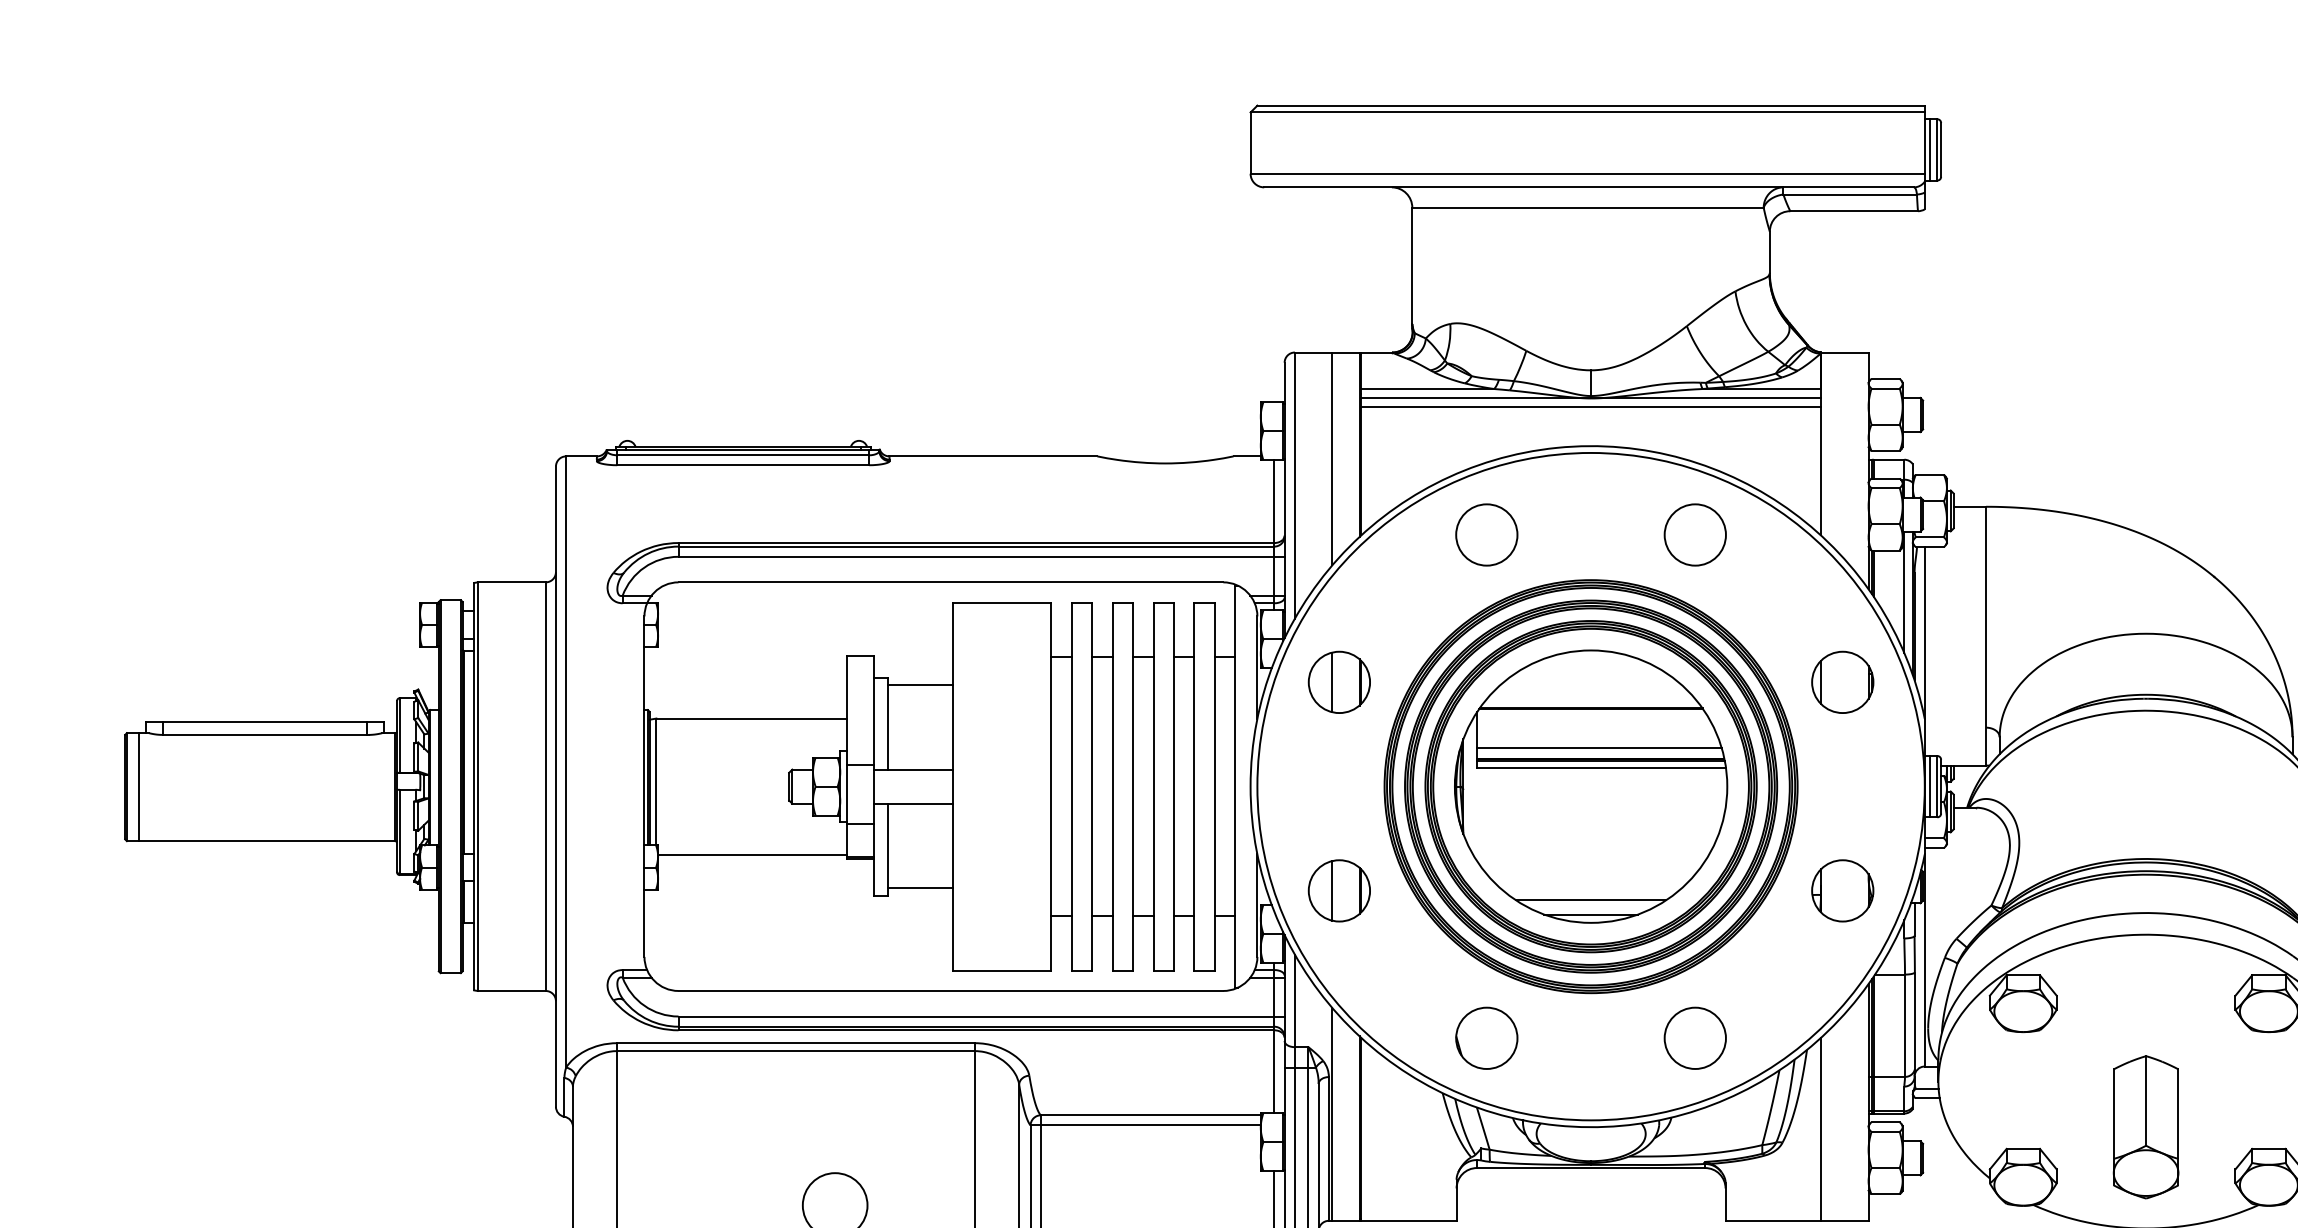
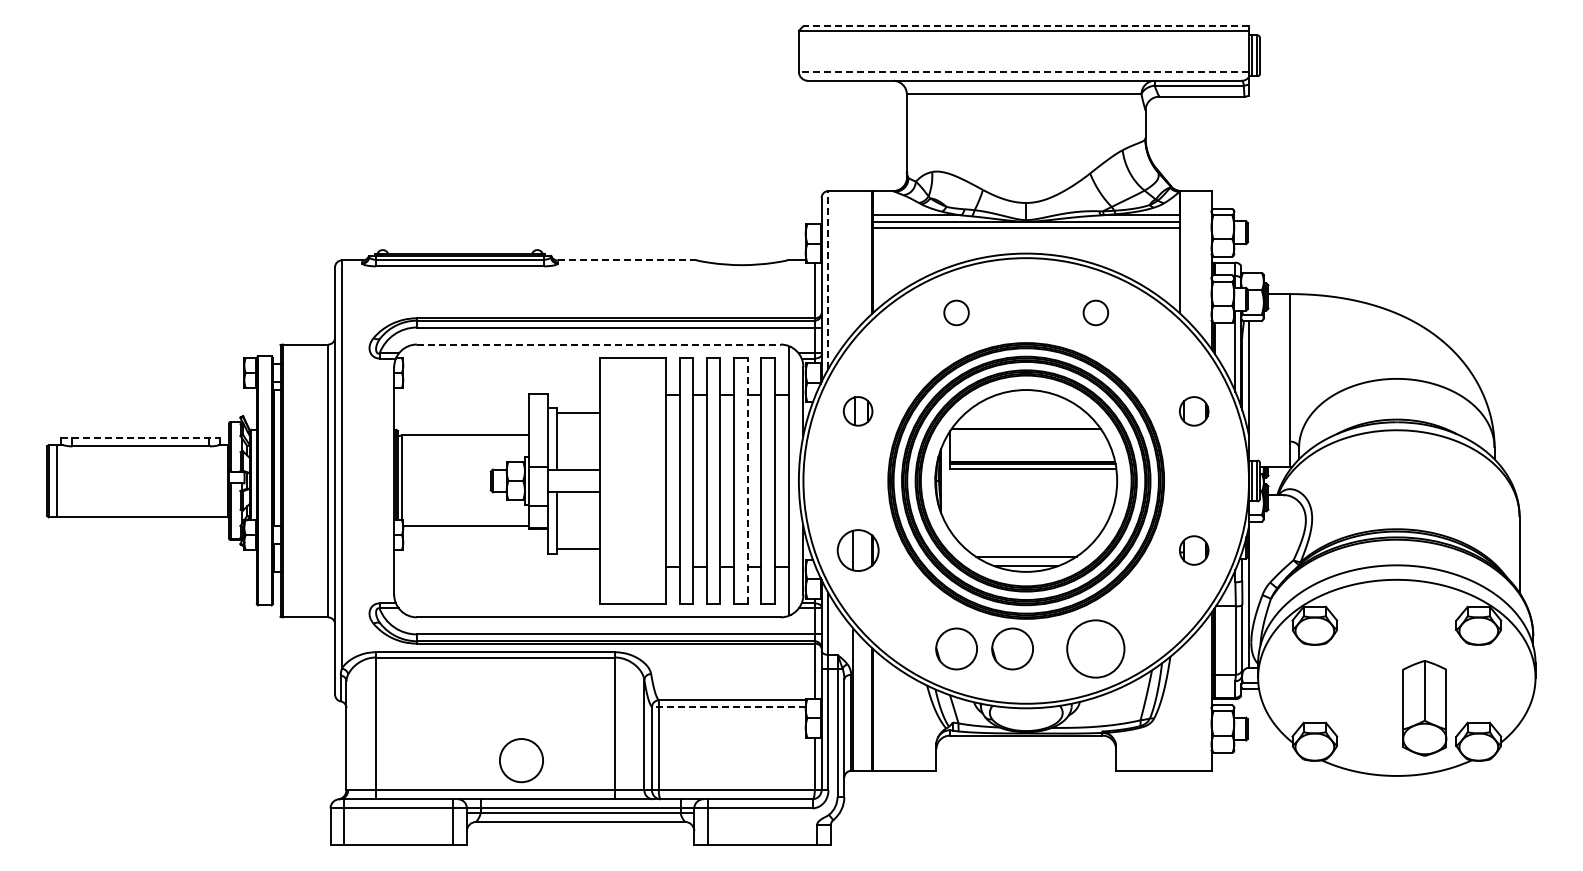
line: (1591, 106) -> (1026, 26), solid -> dashed
line: (1586, 173) -> (1023, 71), solid -> dashed
line: (993, 456) -> (627, 260), solid -> dashed
line: (1332, 459) -> (853, 262), removed
line: (1294, 484) -> (828, 279), solid -> dashed
circle: (1486, 534) -> (956, 312), size x0.6
circle: (1694, 534) -> (1095, 312), size x0.6
line: (950, 582) -> (598, 344), solid -> dashed
part: (1338, 682) -> (857, 411), size x0.7
part: (1841, 682) -> (1193, 411), size x0.7
line: (264, 721) -> (140, 437), solid -> dashed
line: (1598, 748) -> (1031, 455), removed
line: (1173, 785) -> (747, 480), solid -> dashed
part: (1841, 890) -> (1193, 550), size x0.7
part: (1570, 1037) -> (1012, 648), added
circle: (1694, 1037) -> (1095, 648), size x1.4
line: (1145, 1125) -> (728, 707), solid -> dashed
part: (2145, 1127) -> (1424, 708), moved
line: (1820, 1128) -> (1179, 709), removed

